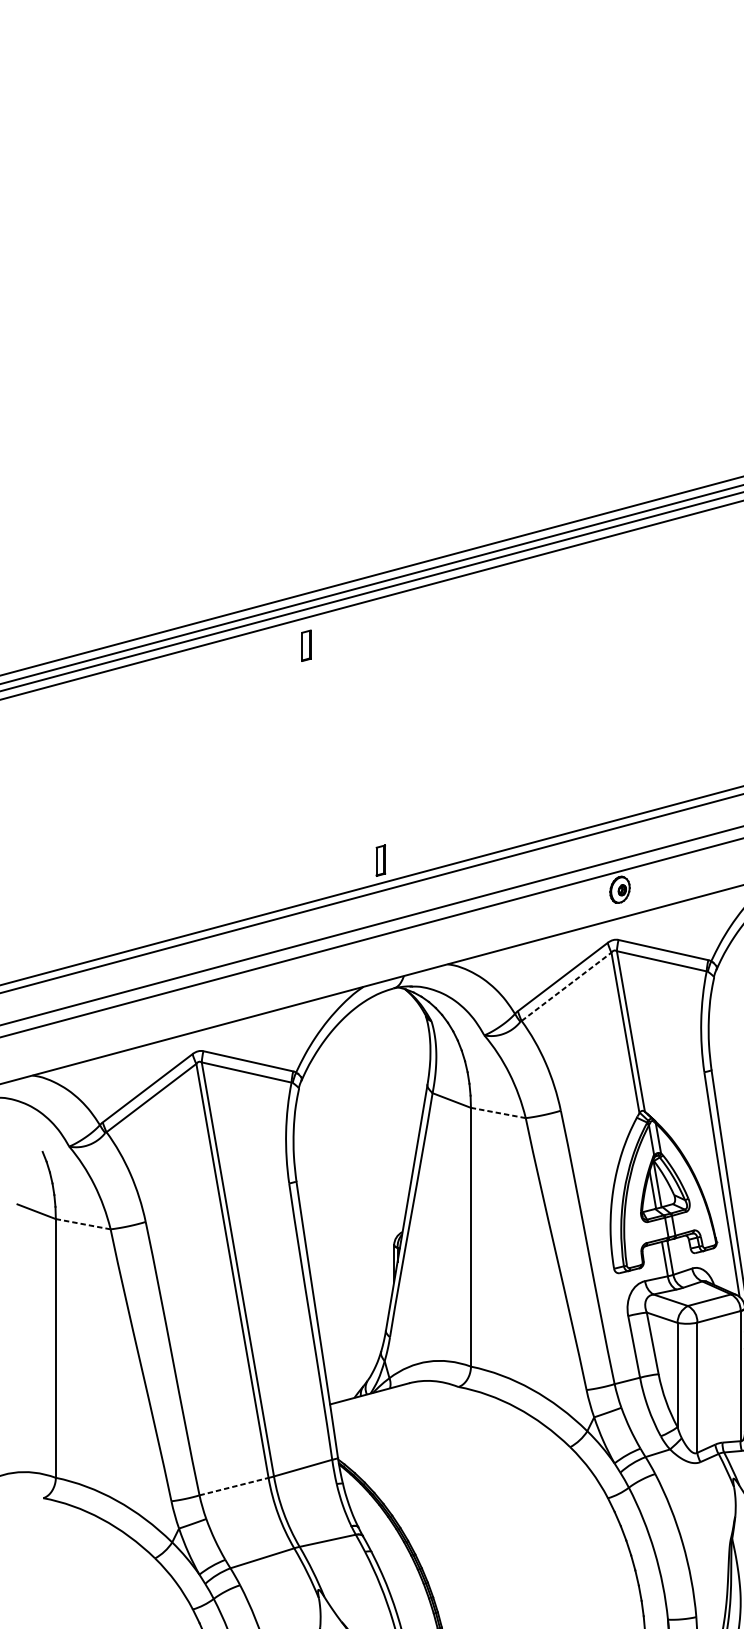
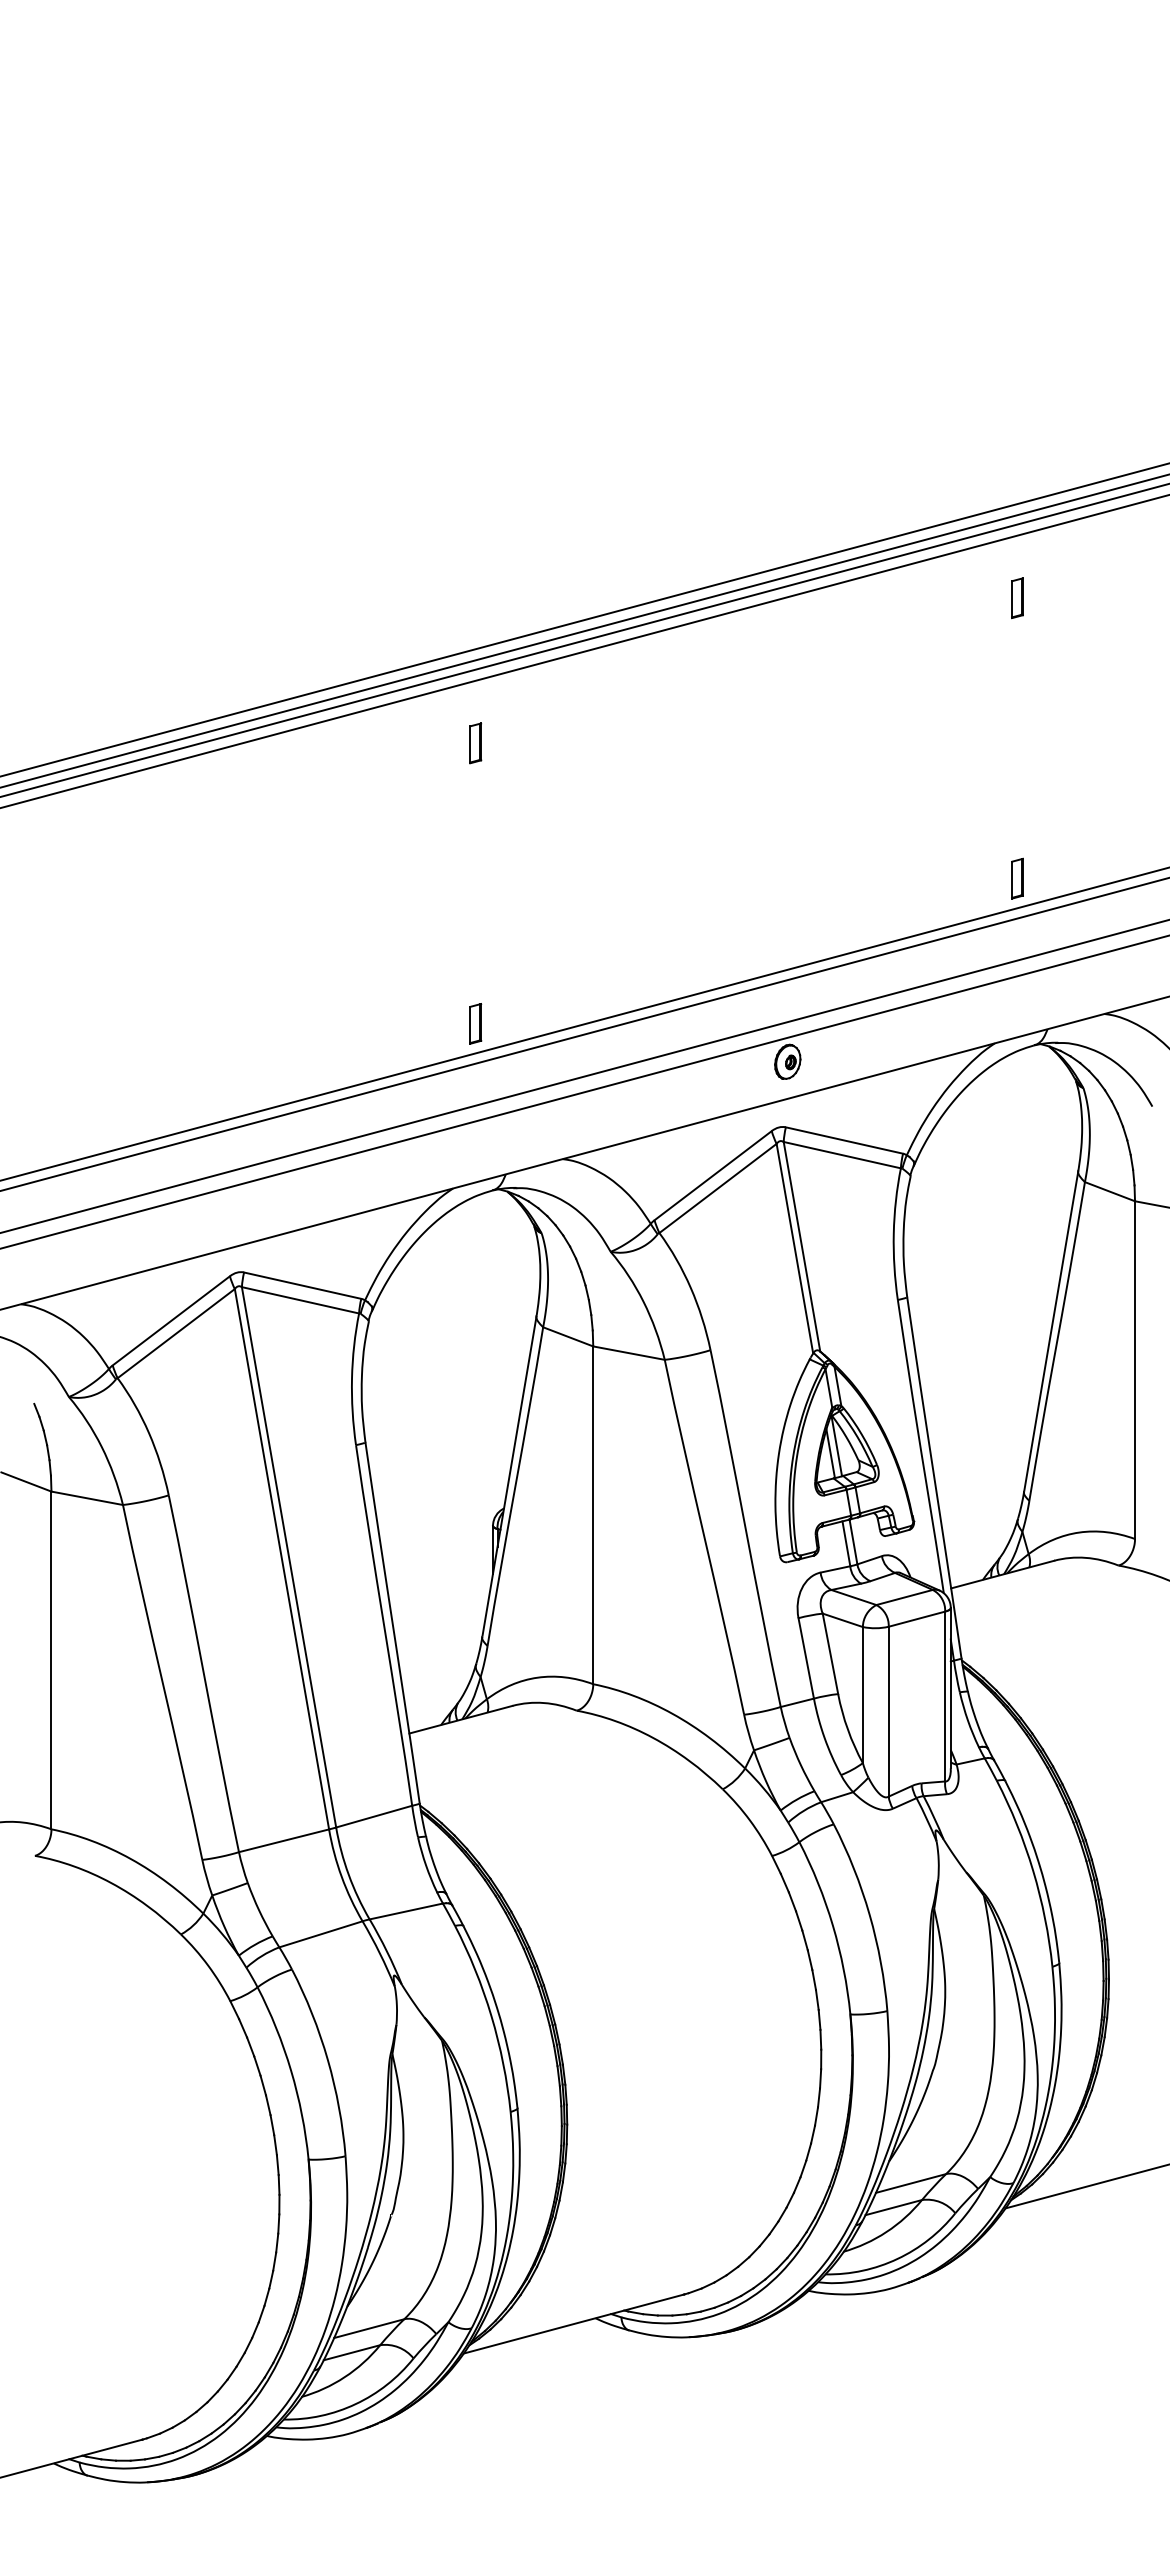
part: (306, 645) -> (475, 743), moved
line: (566, 986) -> (718, 1188), dashed -> solid
line: (497, 1113) -> (628, 1353), dashed -> solid
line: (82, 1224) -> (86, 1498), dashed -> solid
line: (234, 1486) -> (284, 1840), dashed -> solid

